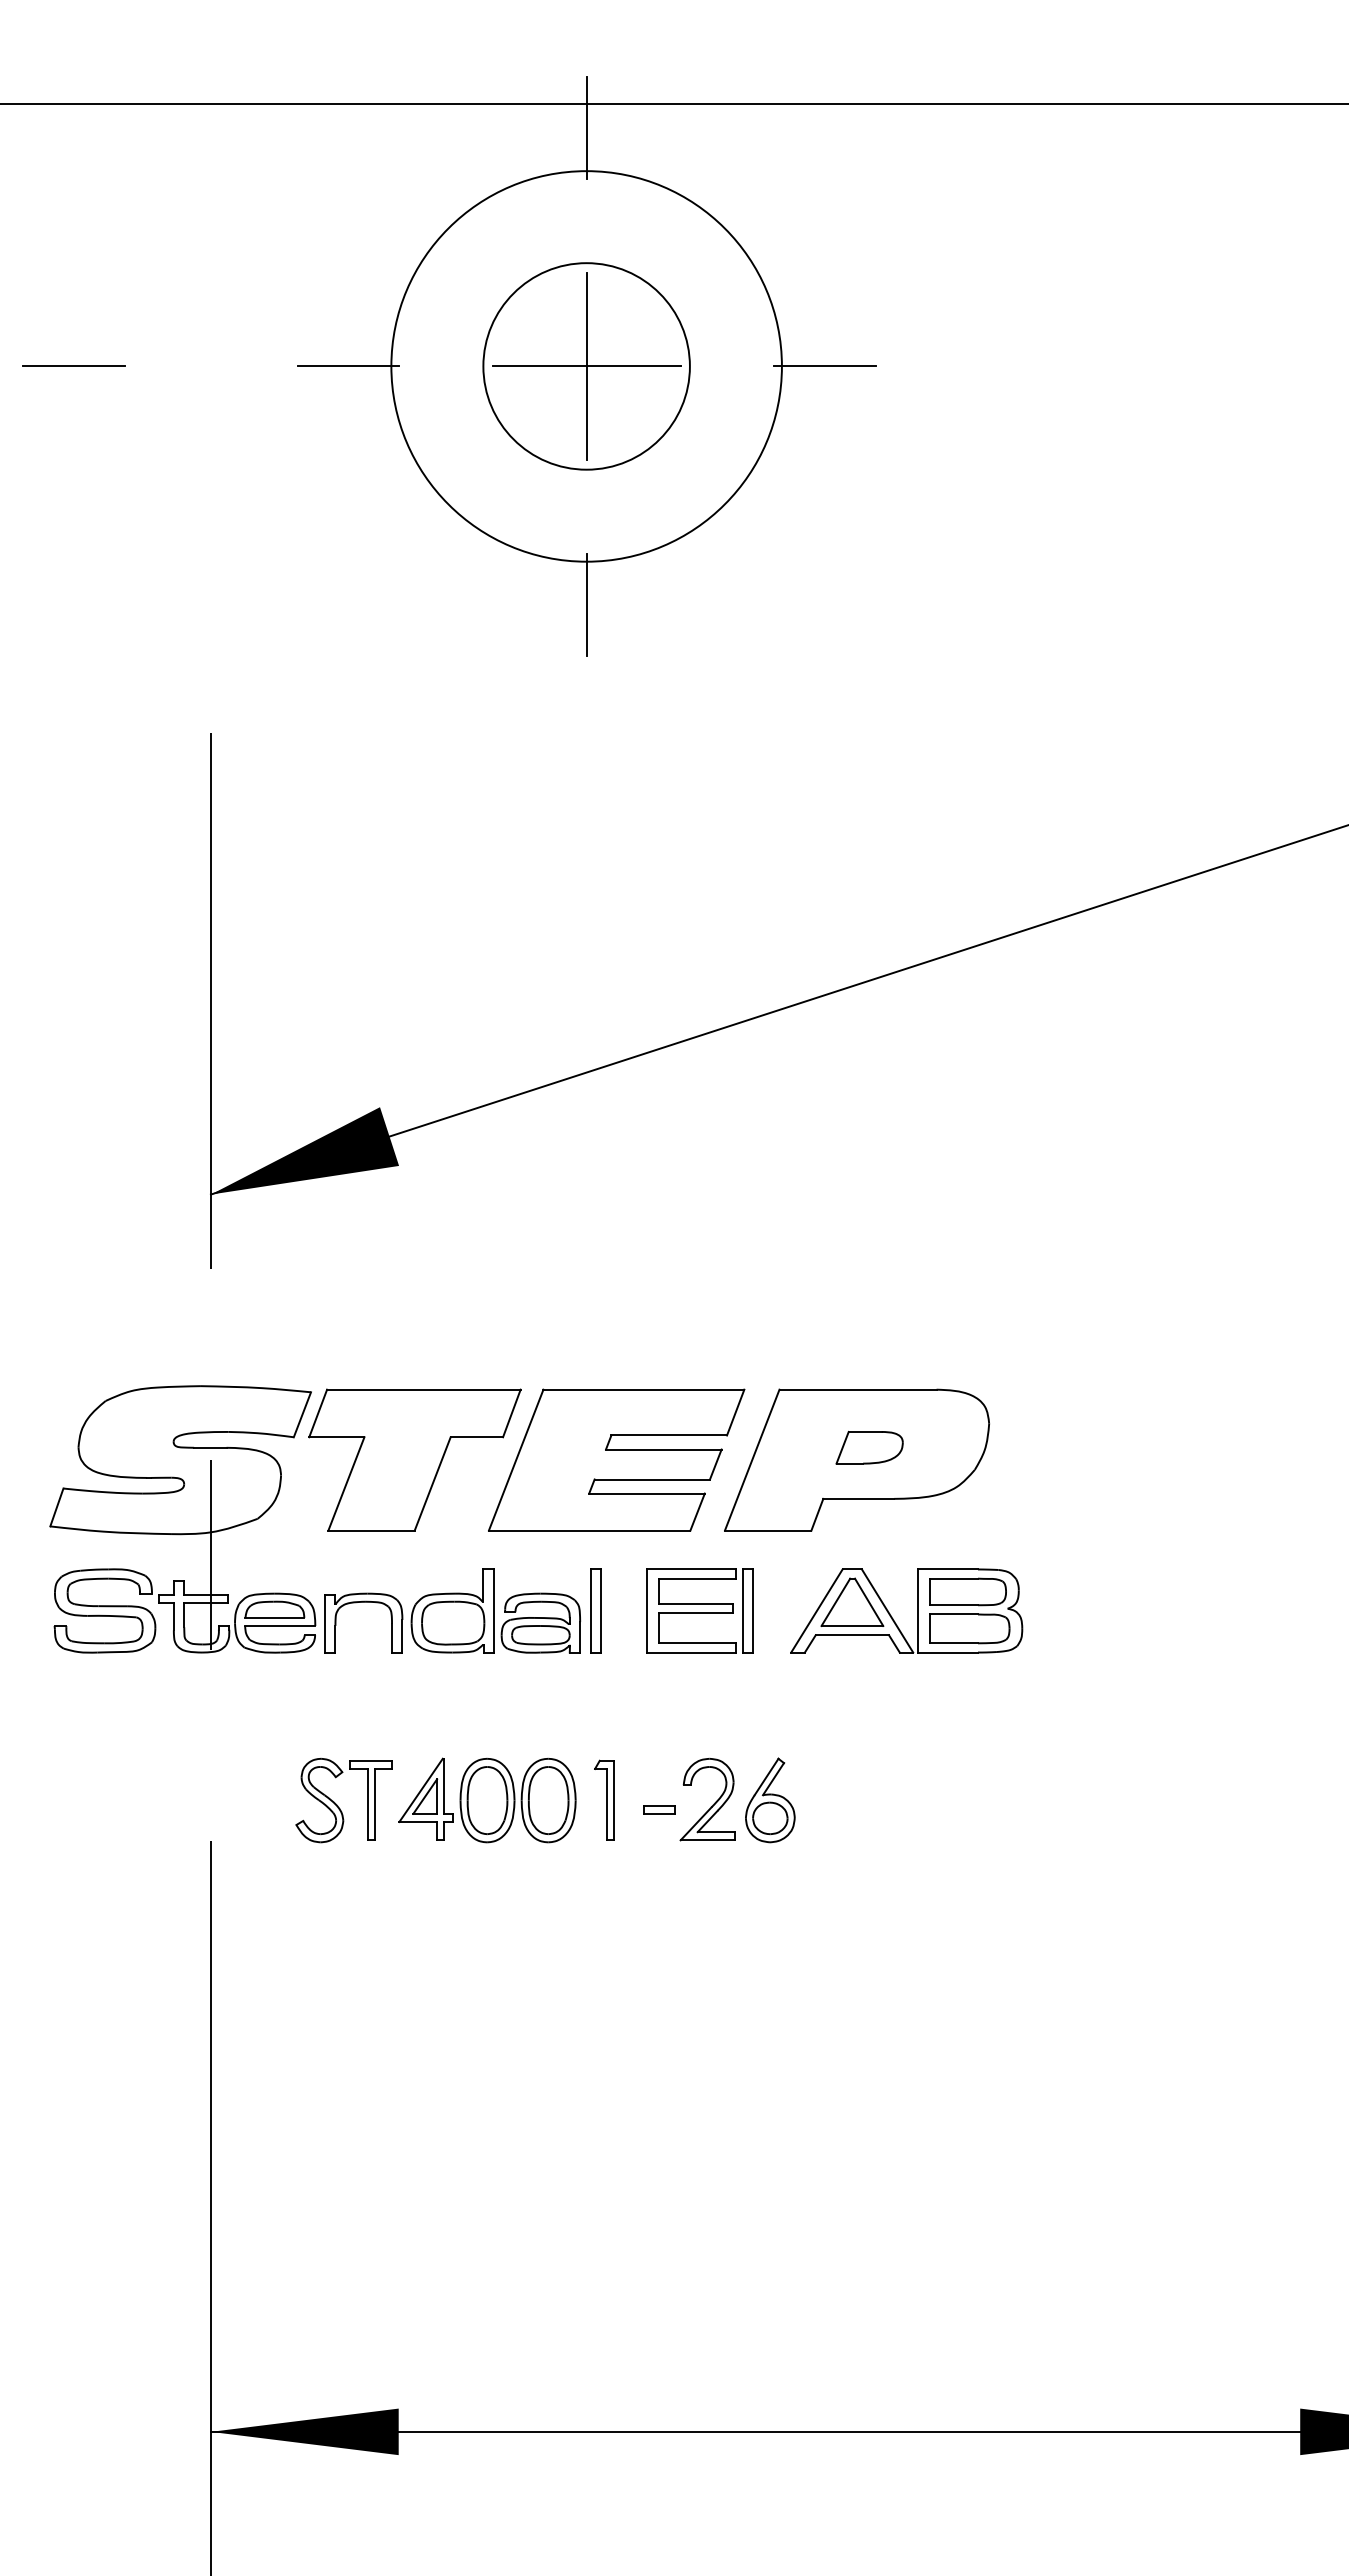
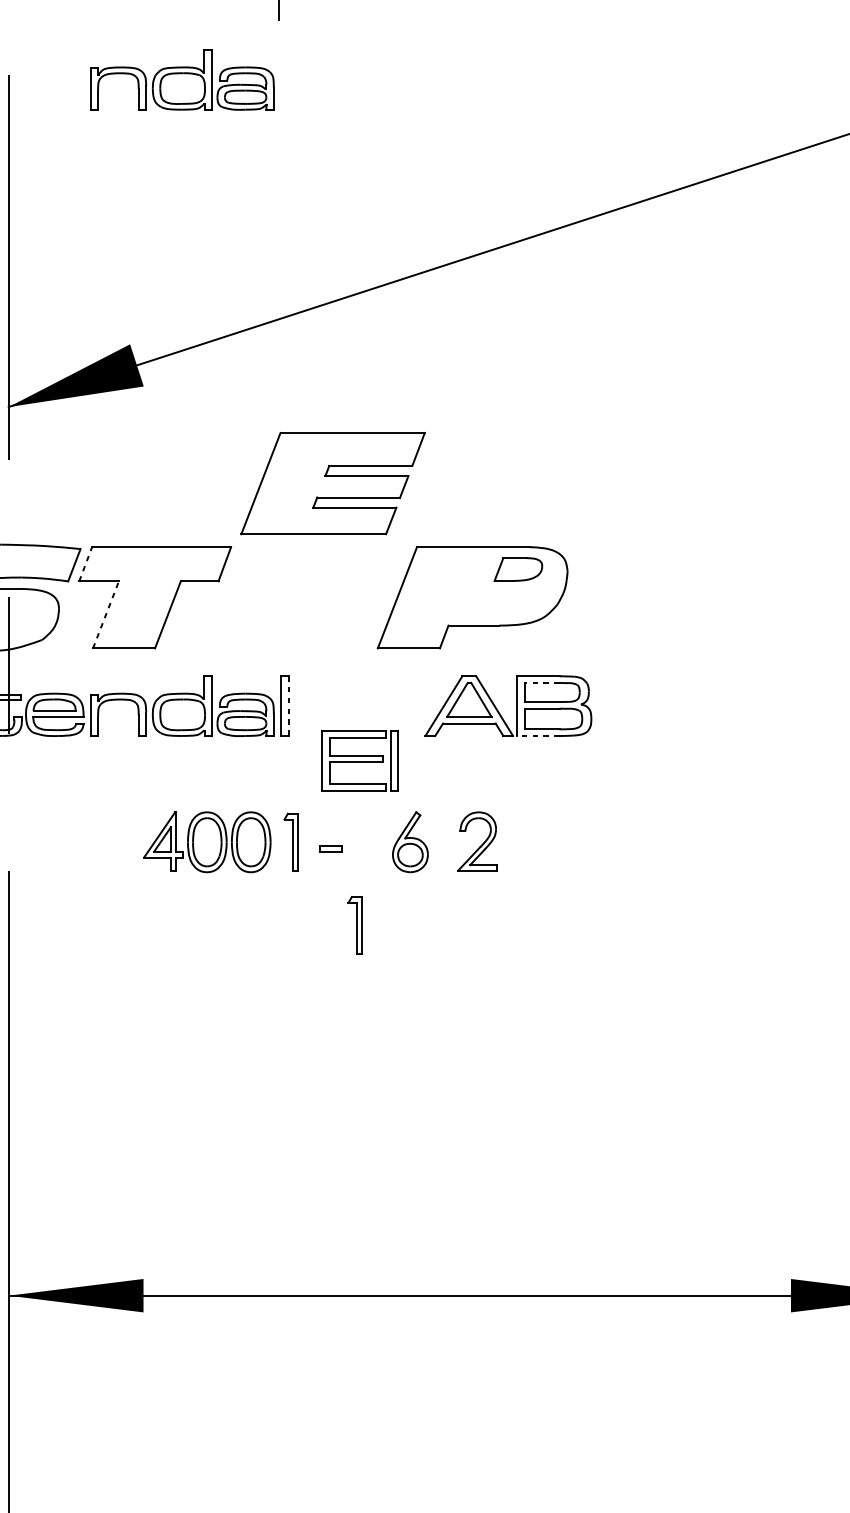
part: (452, 738) -> (182, 79), added
line: (318, 1412) -> (85, 563), solid -> dashed
part: (869, 1447) -> (518, 569), moved
part: (616, 1459) -> (332, 483), moved
line: (346, 1483) -> (106, 614), solid -> dashed
line: (953, 1578) -> (541, 682), solid -> dashed
part: (699, 1610) -> (359, 760), moved
line: (600, 1611) -> (288, 706), solid -> dashed
line: (948, 1652) -> (538, 735), solid -> dashed
part: (337, 1804) -> (99, 845), removed
part: (712, 1804) -> (480, 845), moved
part: (693, 1915) -> (355, 924), added

